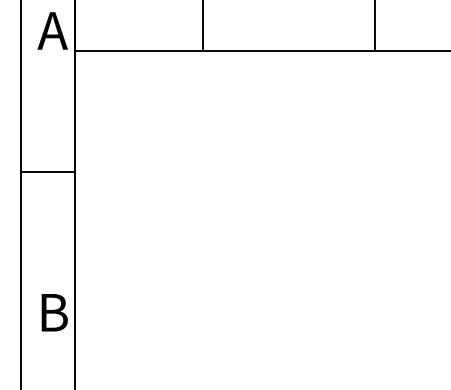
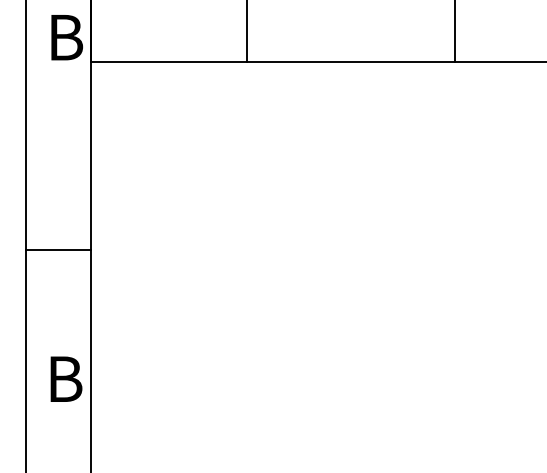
text: (52, 30) -> (63, 37), A -> B
line: (47, 171) -> (57, 249), moved

